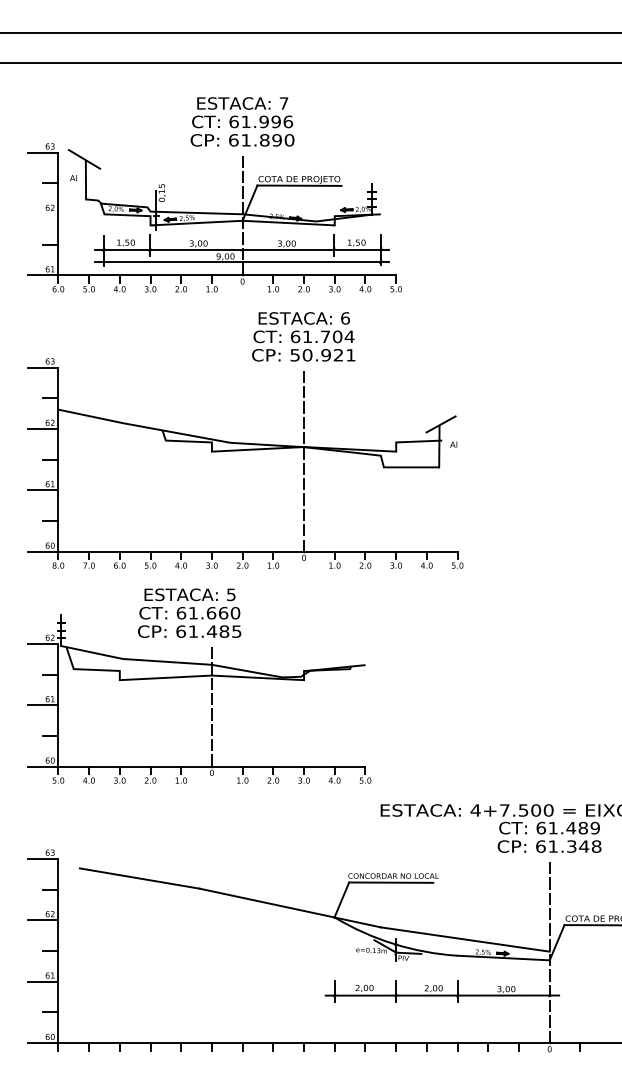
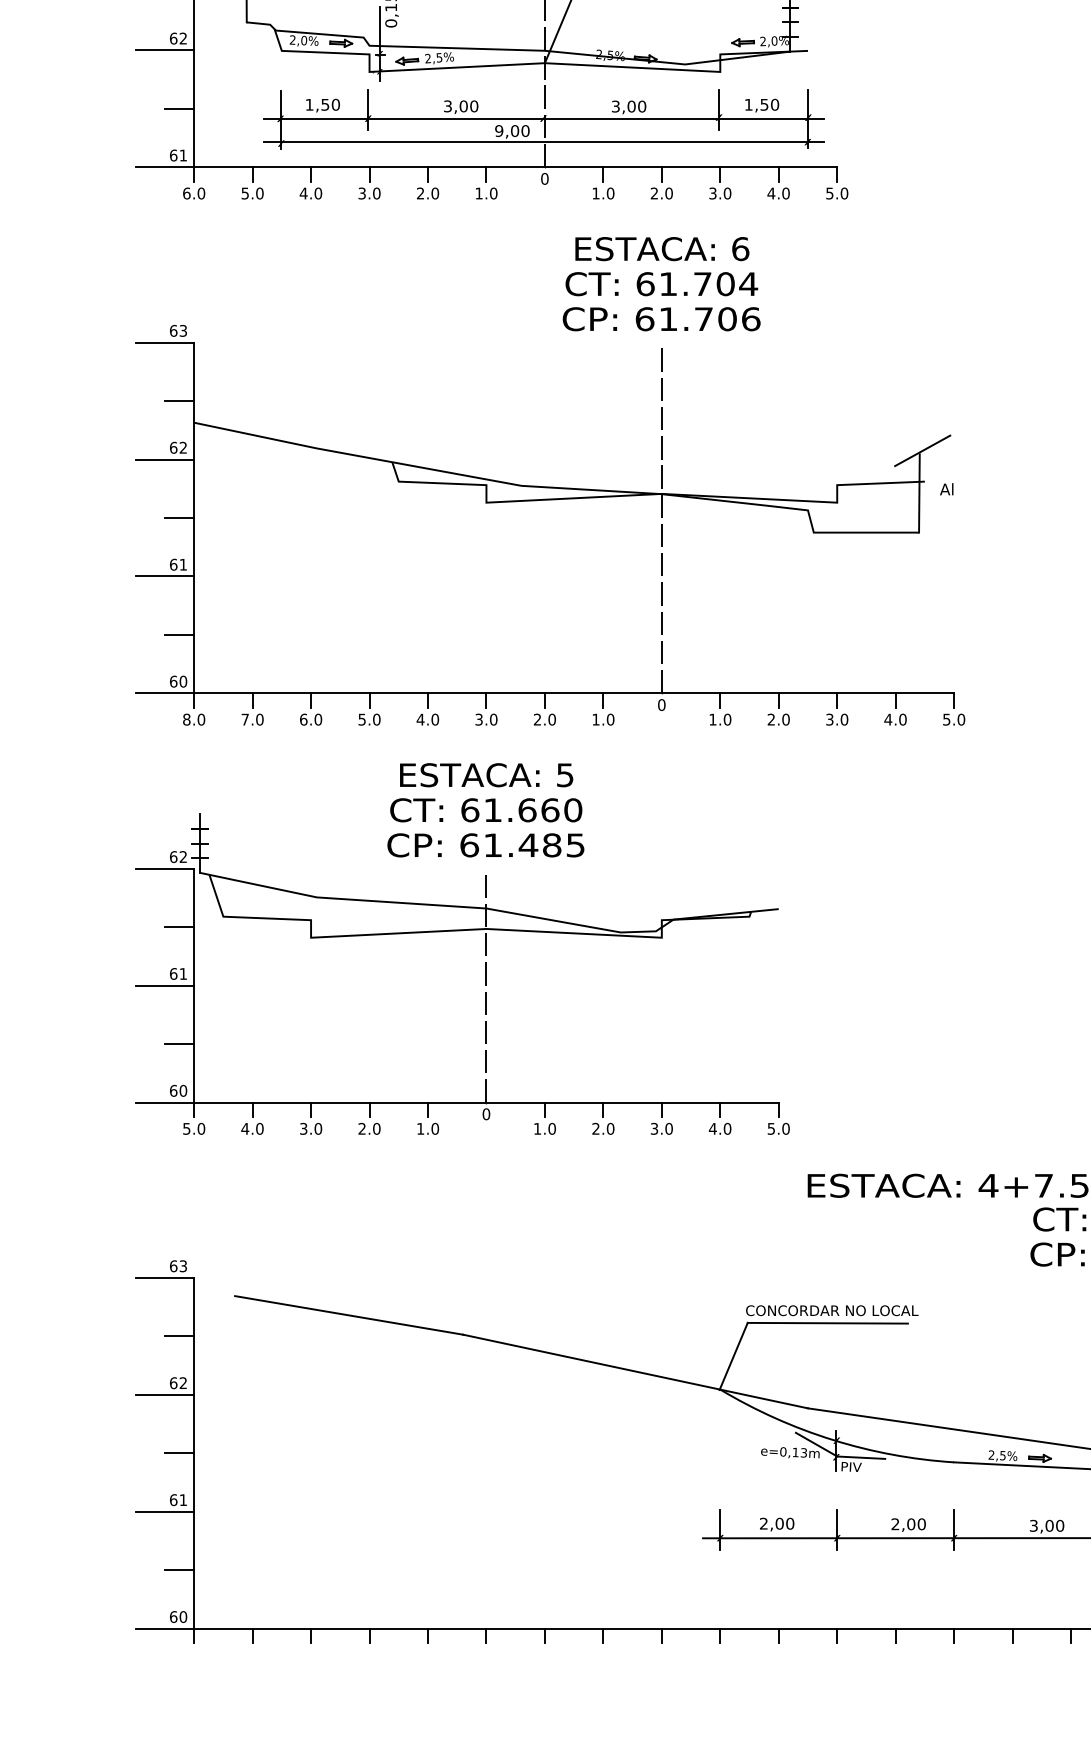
line: (42, 214) -> (163, 51), added
text: (322, 355) -> (696, 319), 50.921 -> 61.706
text: (189, 612) -> (485, 808), moved

